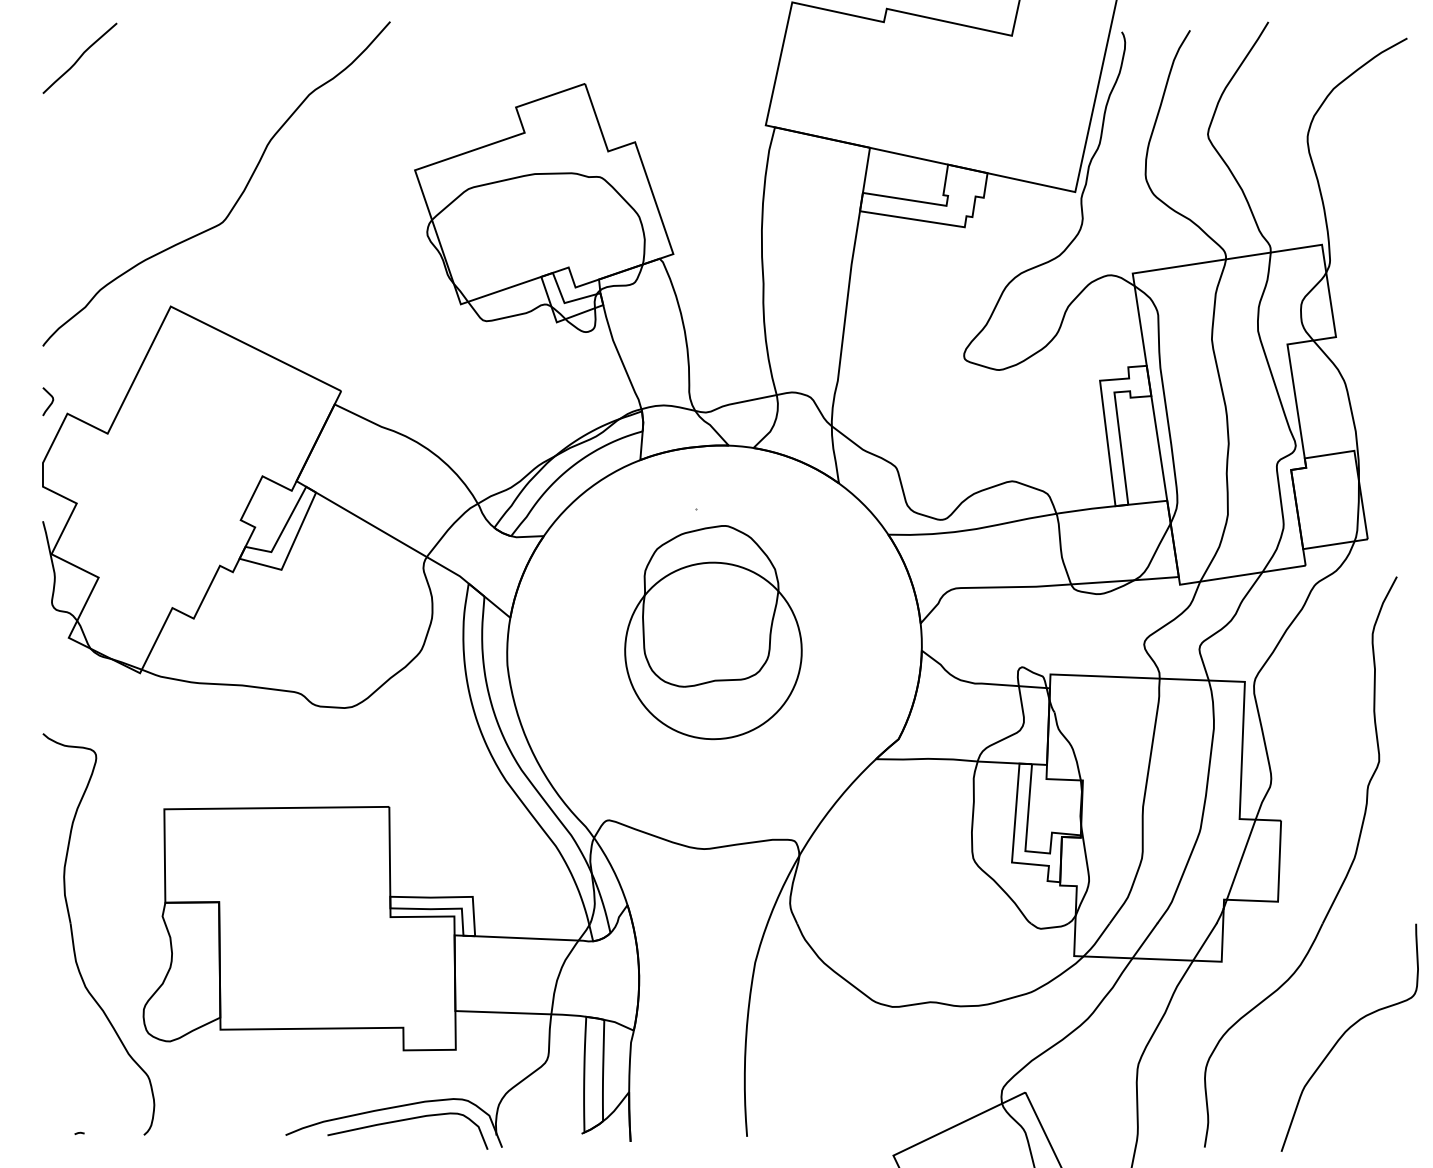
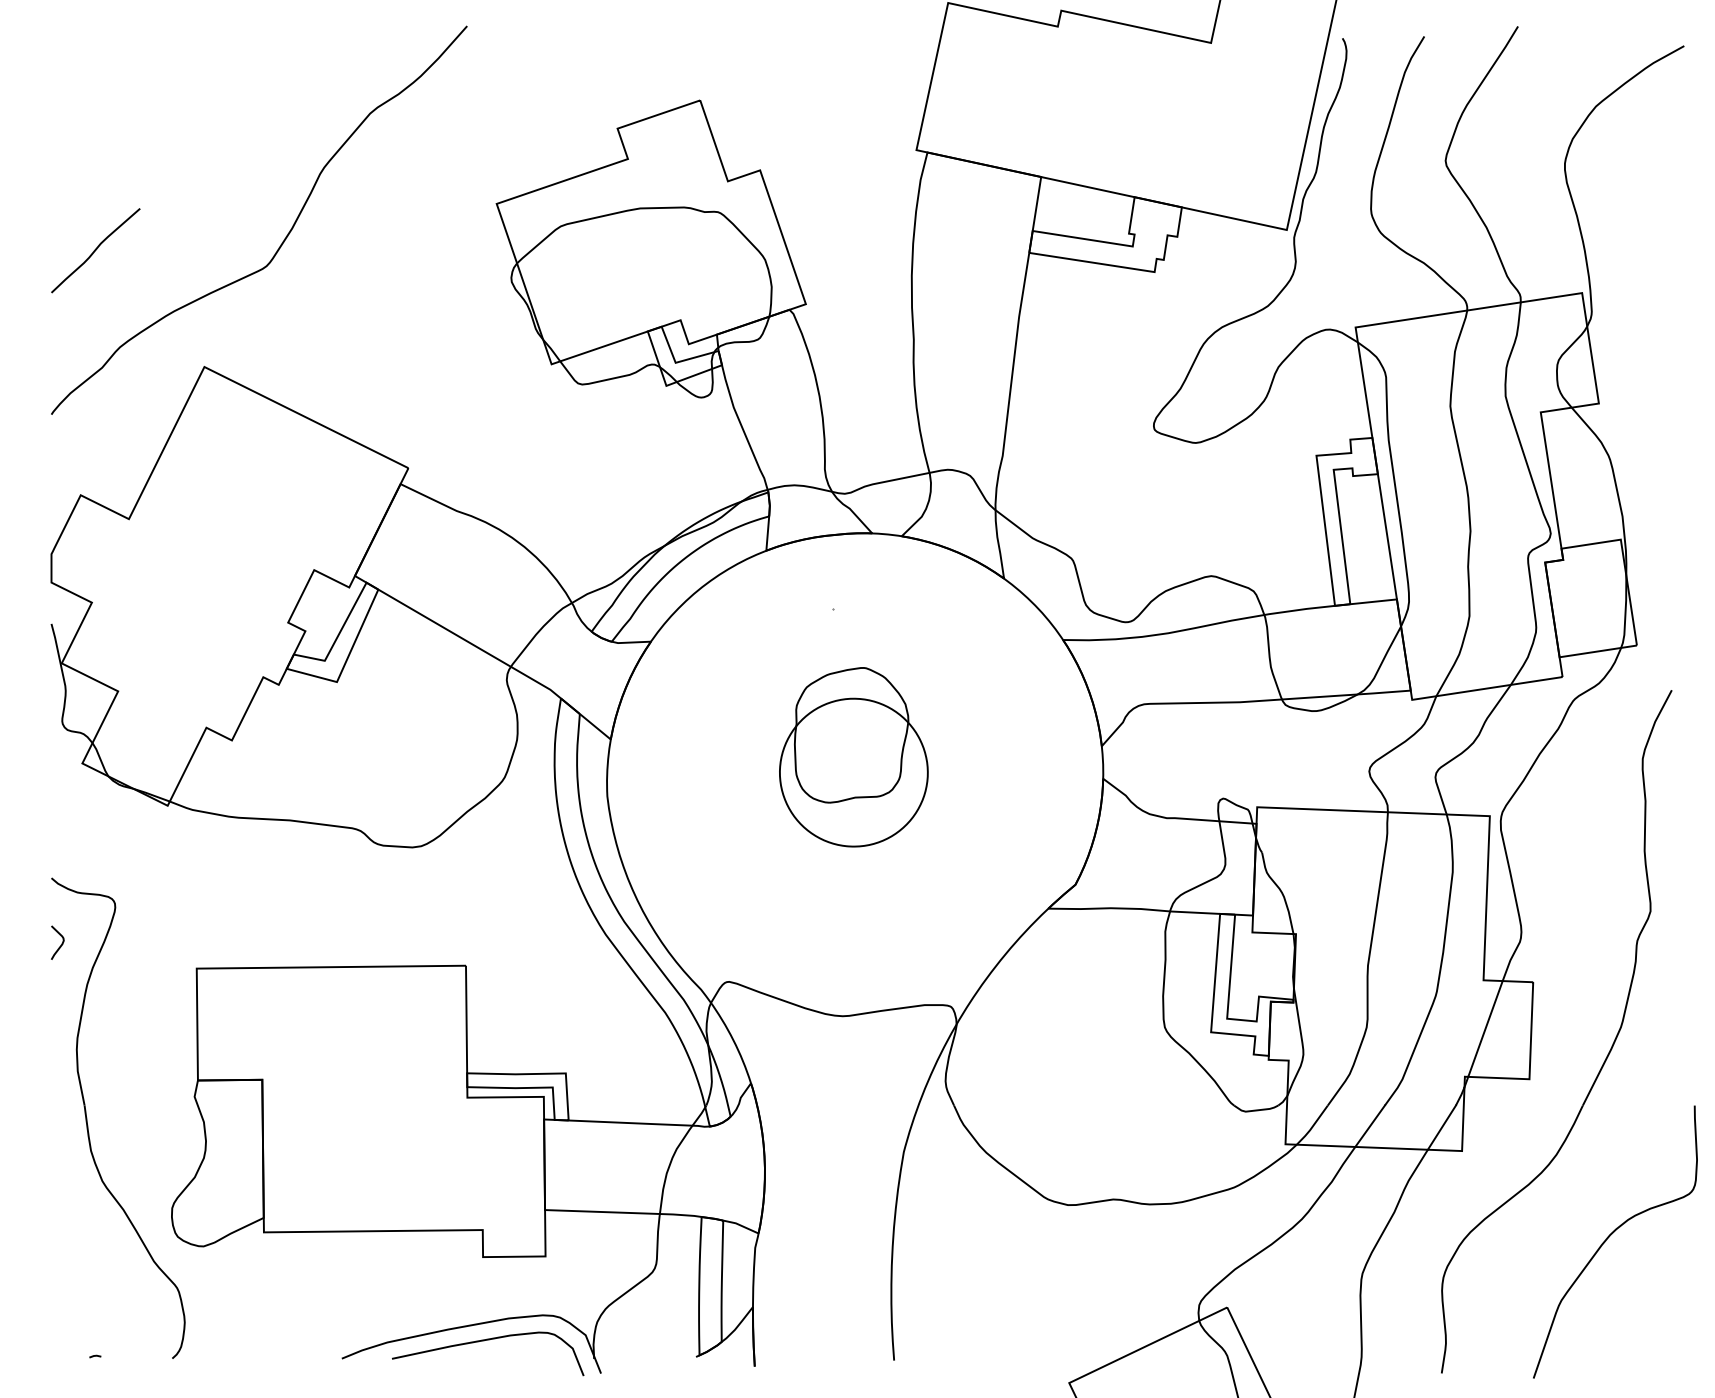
curve: (79, 57) -> (95, 249), moved
curve: (50, 403) -> (60, 944), moved
part: (713, 632) -> (853, 757), size x0.7

